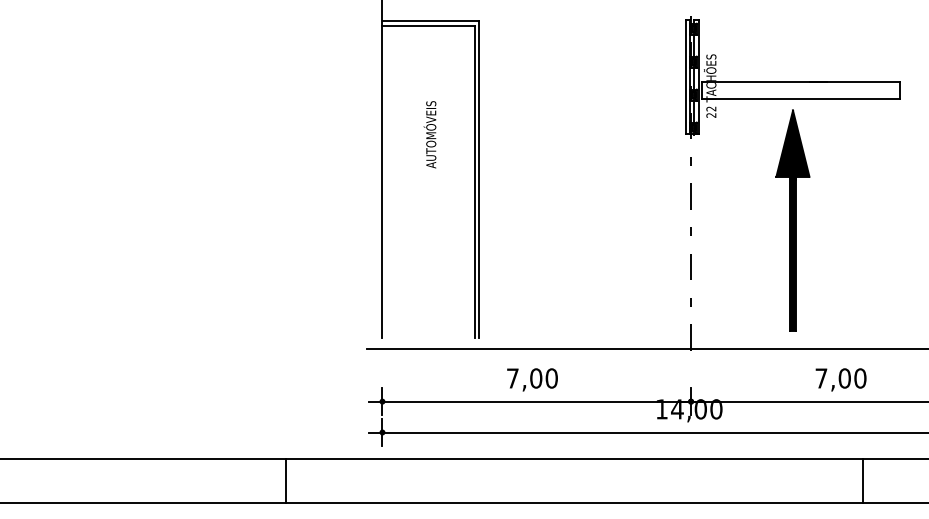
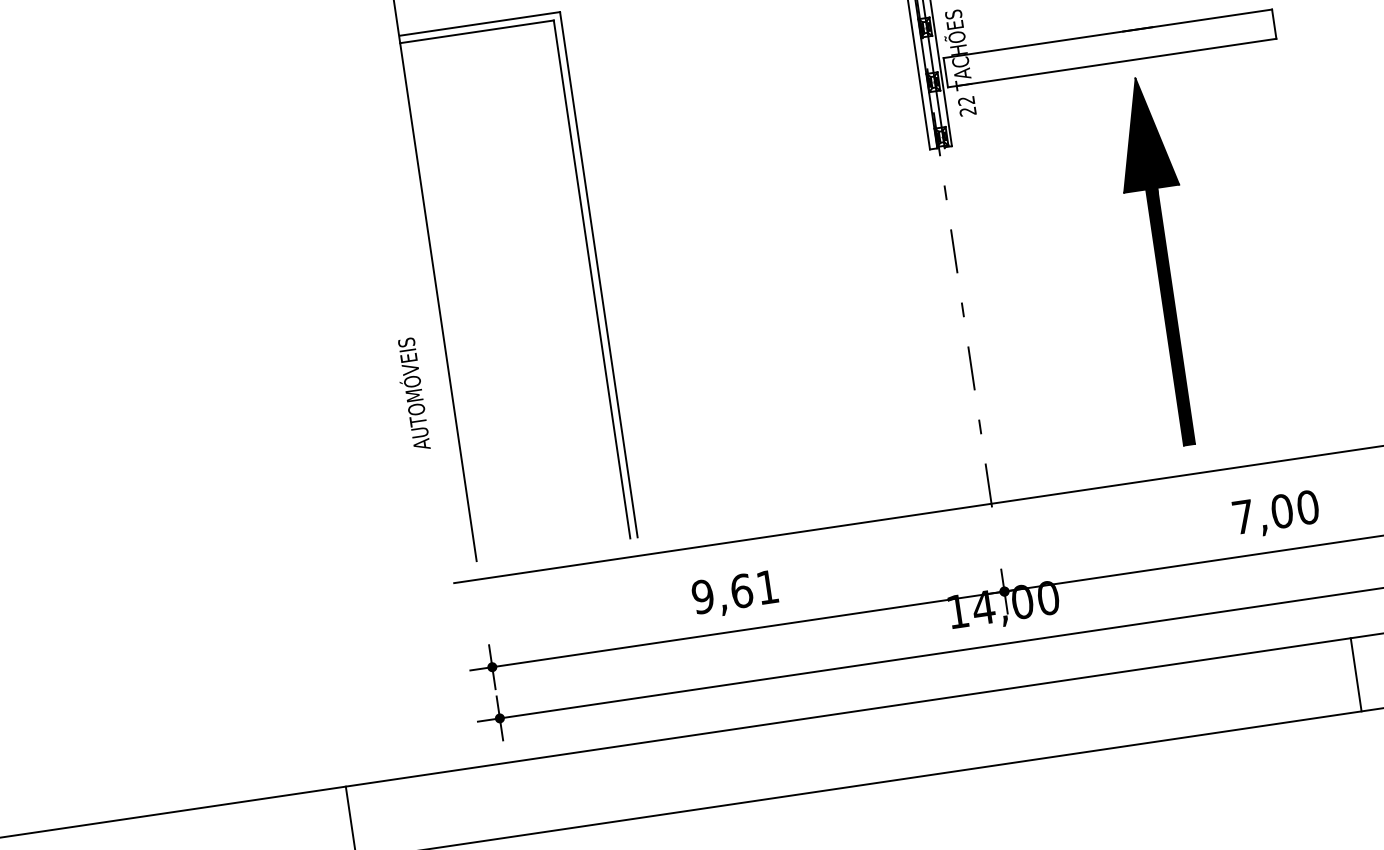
text: (429, 134) -> (411, 394), moved
part: (792, 220) -> (1161, 261), moved
text: (531, 378) -> (733, 592), 7,00 -> 9,61
text: (840, 379) -> (1275, 514), moved
line: (863, 481) -> (1356, 674), moved

